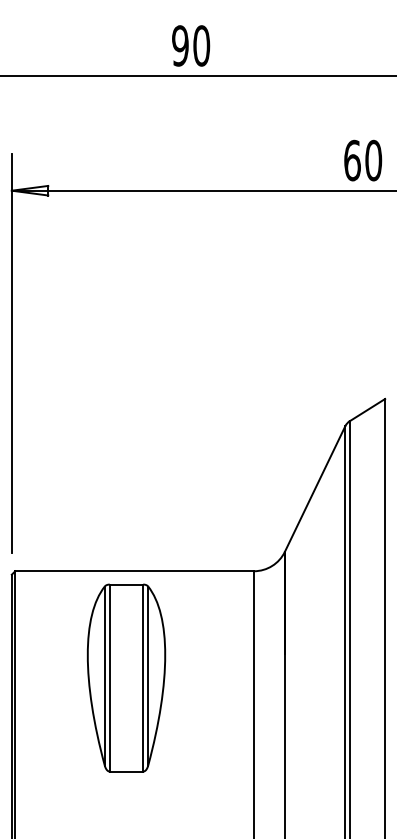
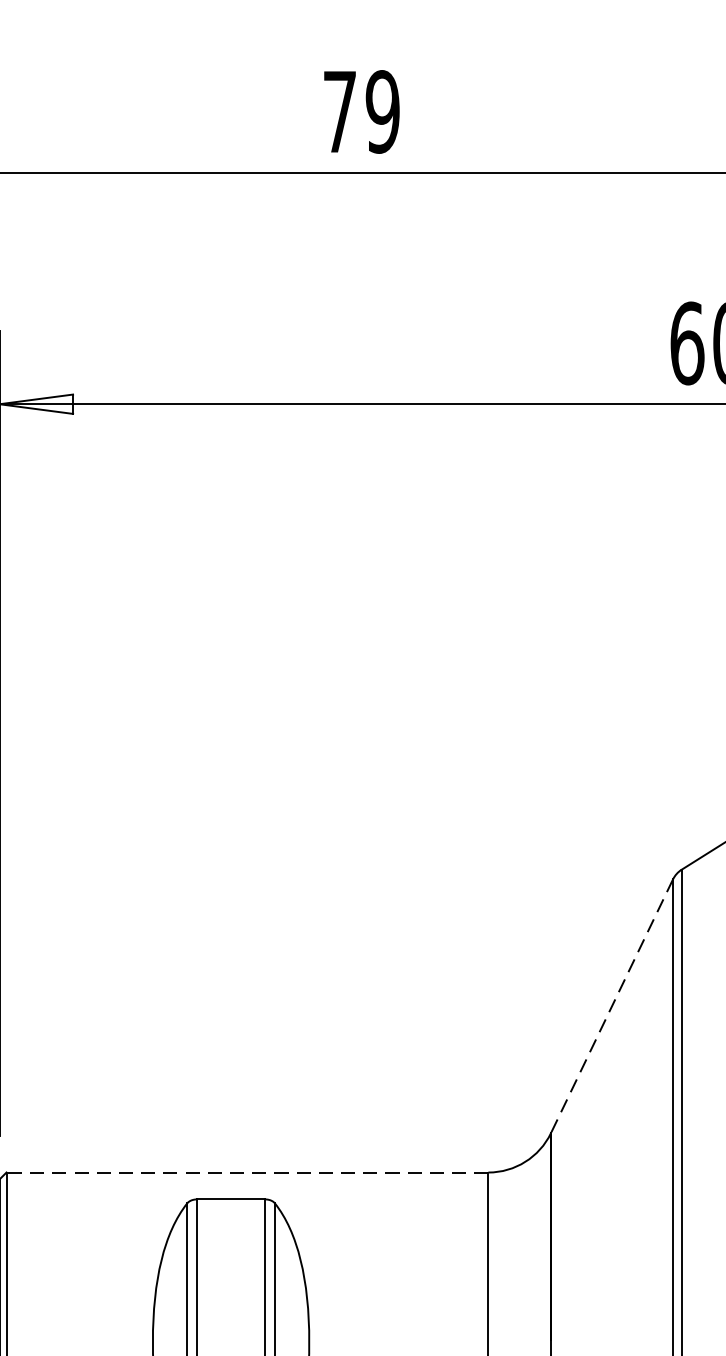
text: (191, 45) -> (362, 111), 90 -> 79
line: (315, 488) -> (612, 1005), solid -> dashed
line: (134, 571) -> (247, 1173), solid -> dashed

